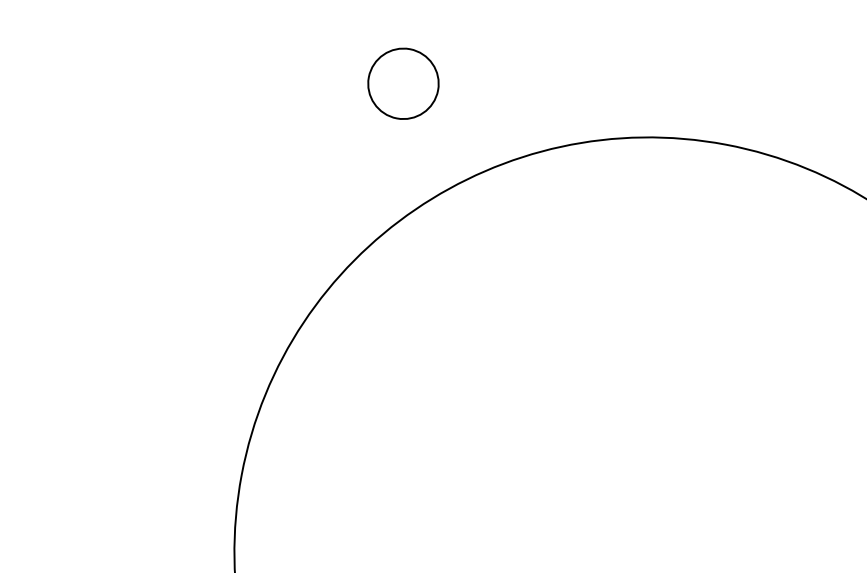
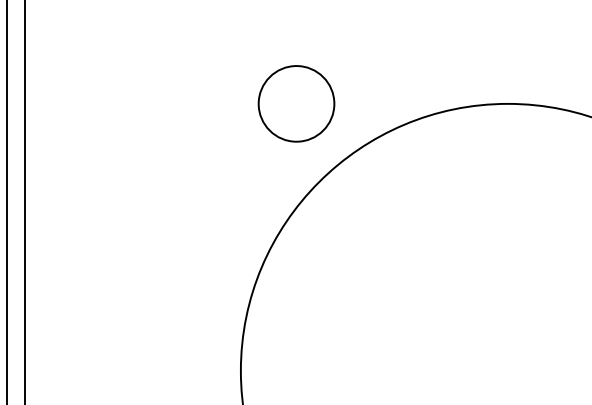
circle: (403, 83) -> (296, 103), size x1.67

